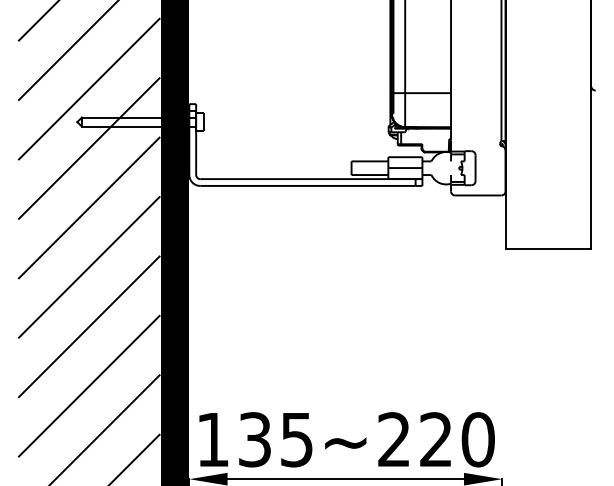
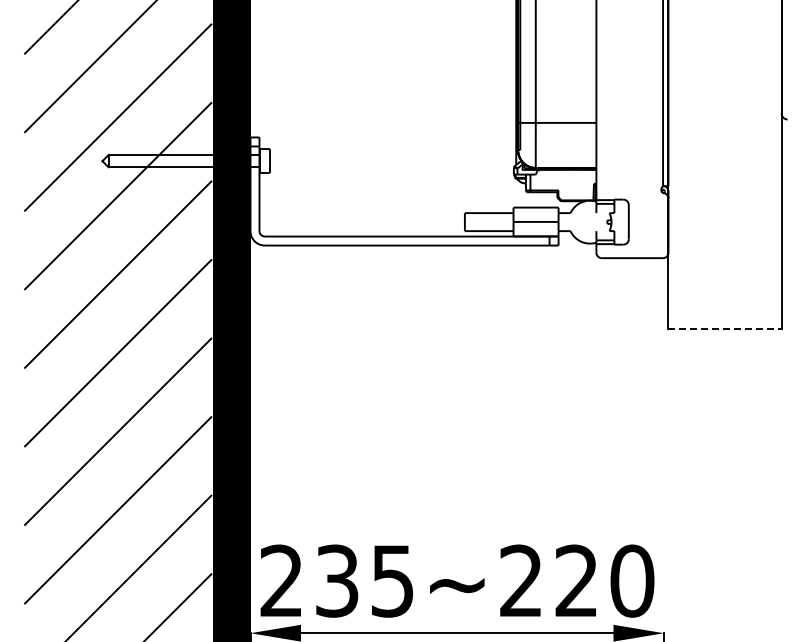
line: (548, 249) -> (725, 329), solid -> dashed
text: (212, 439) -> (280, 580), 135~220 -> 235~220

